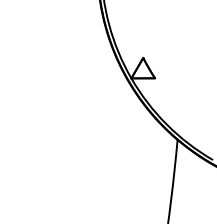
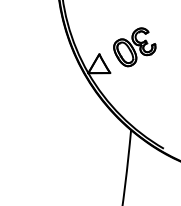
part: (181, 50) -> (134, 47), added

